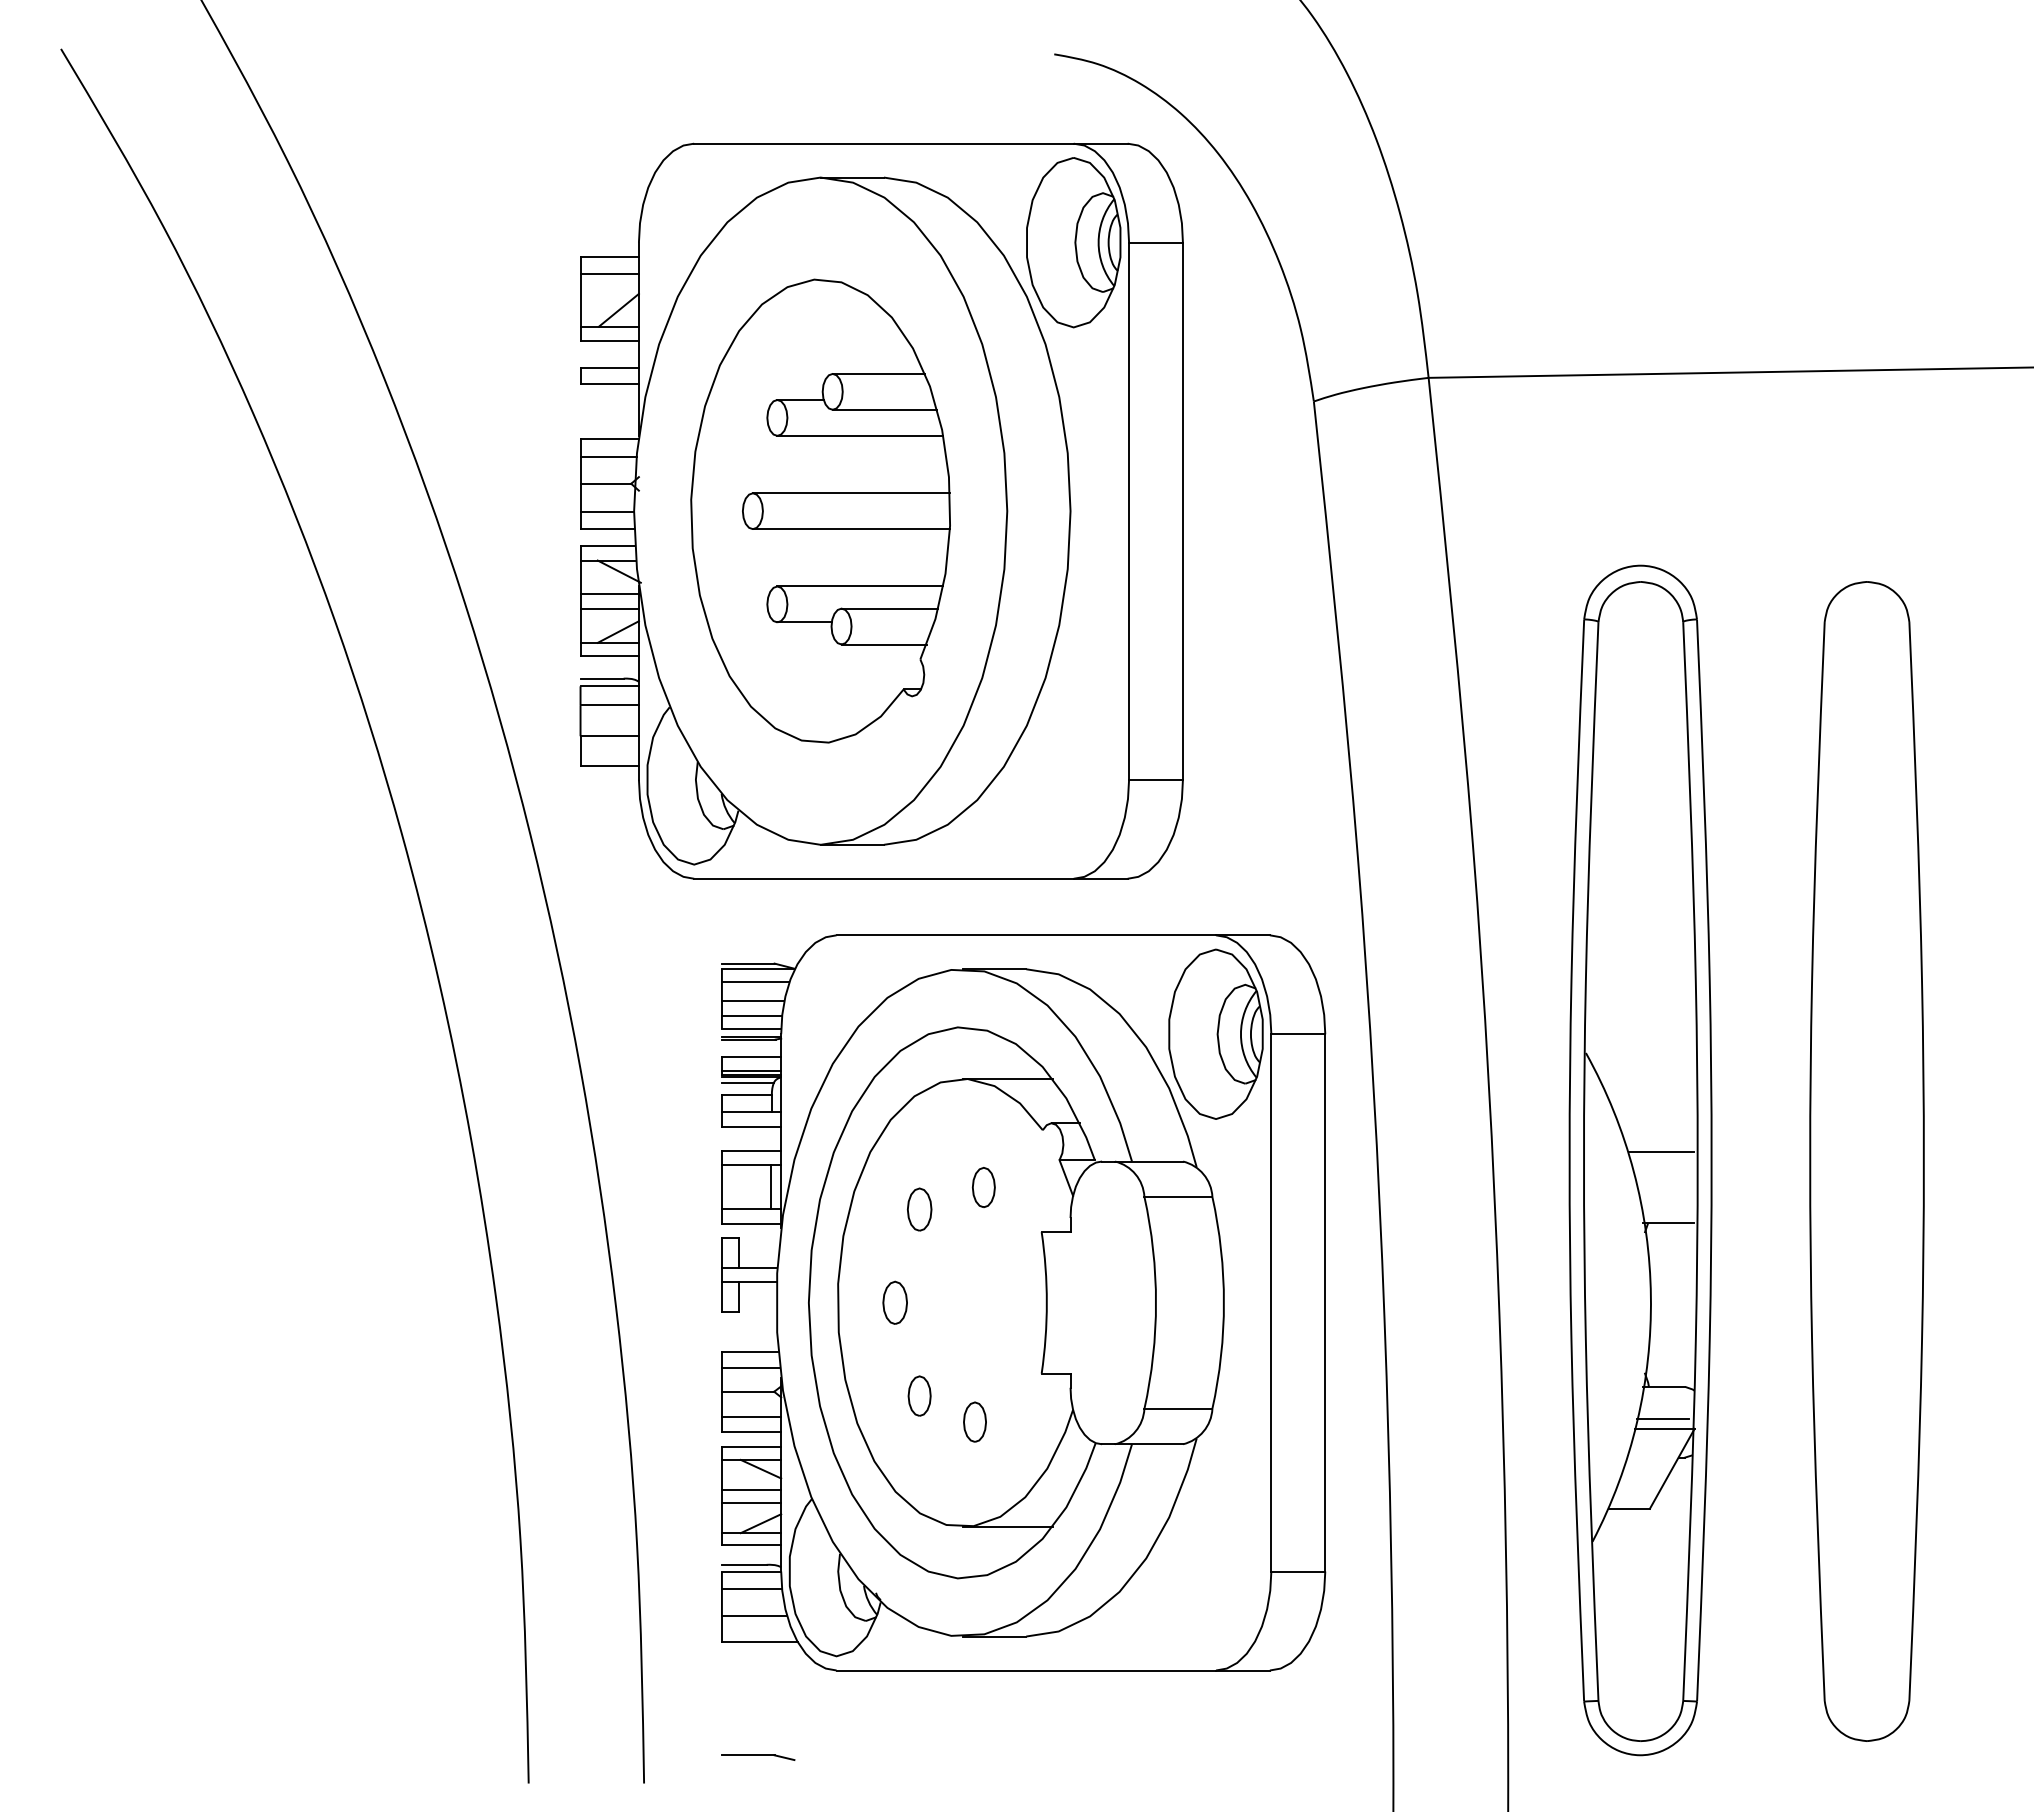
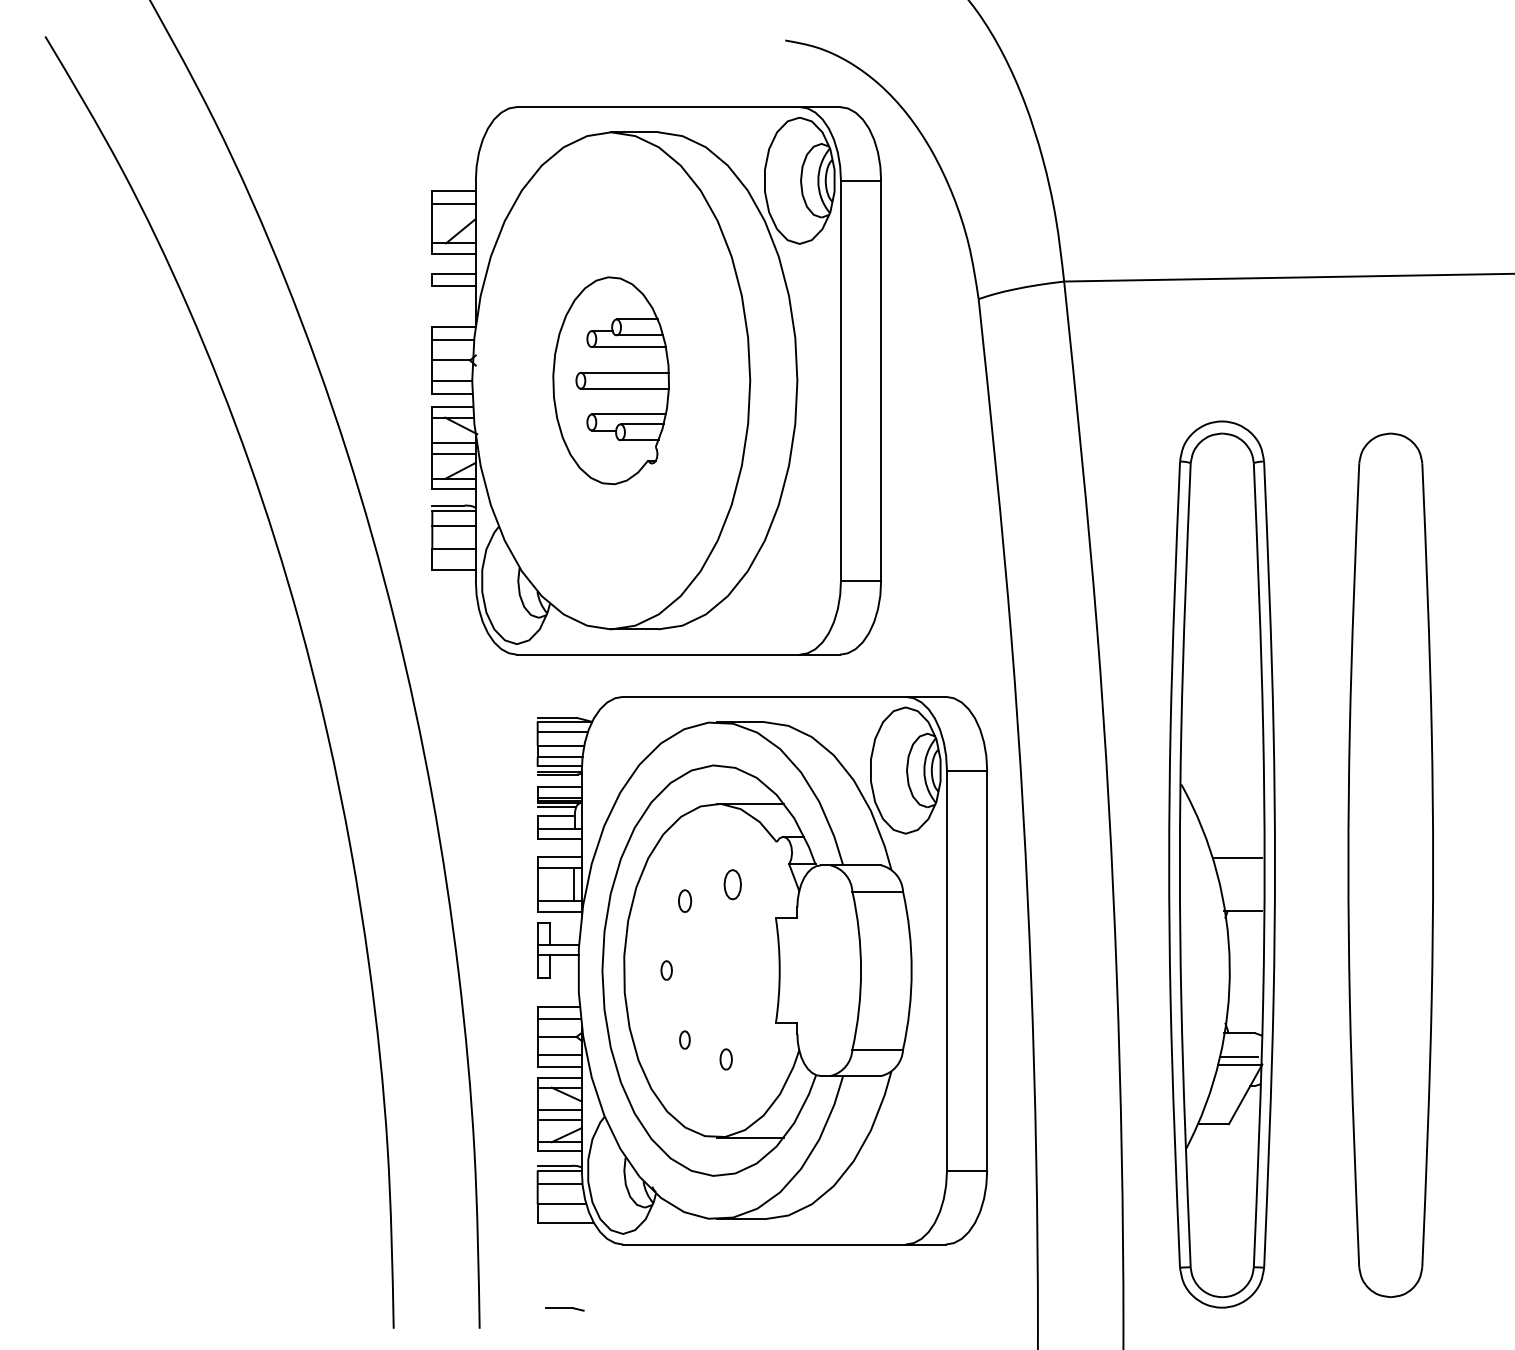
part: (820, 510) -> (611, 380), size x0.6
part: (919, 1209) -> (684, 901), size x0.7
part: (894, 1302) -> (666, 970), size x0.6
part: (919, 1395) -> (684, 1039), size x0.6
part: (974, 1421) -> (725, 1059), size x0.7
part: (758, 1757) -> (564, 1309), size x0.7

